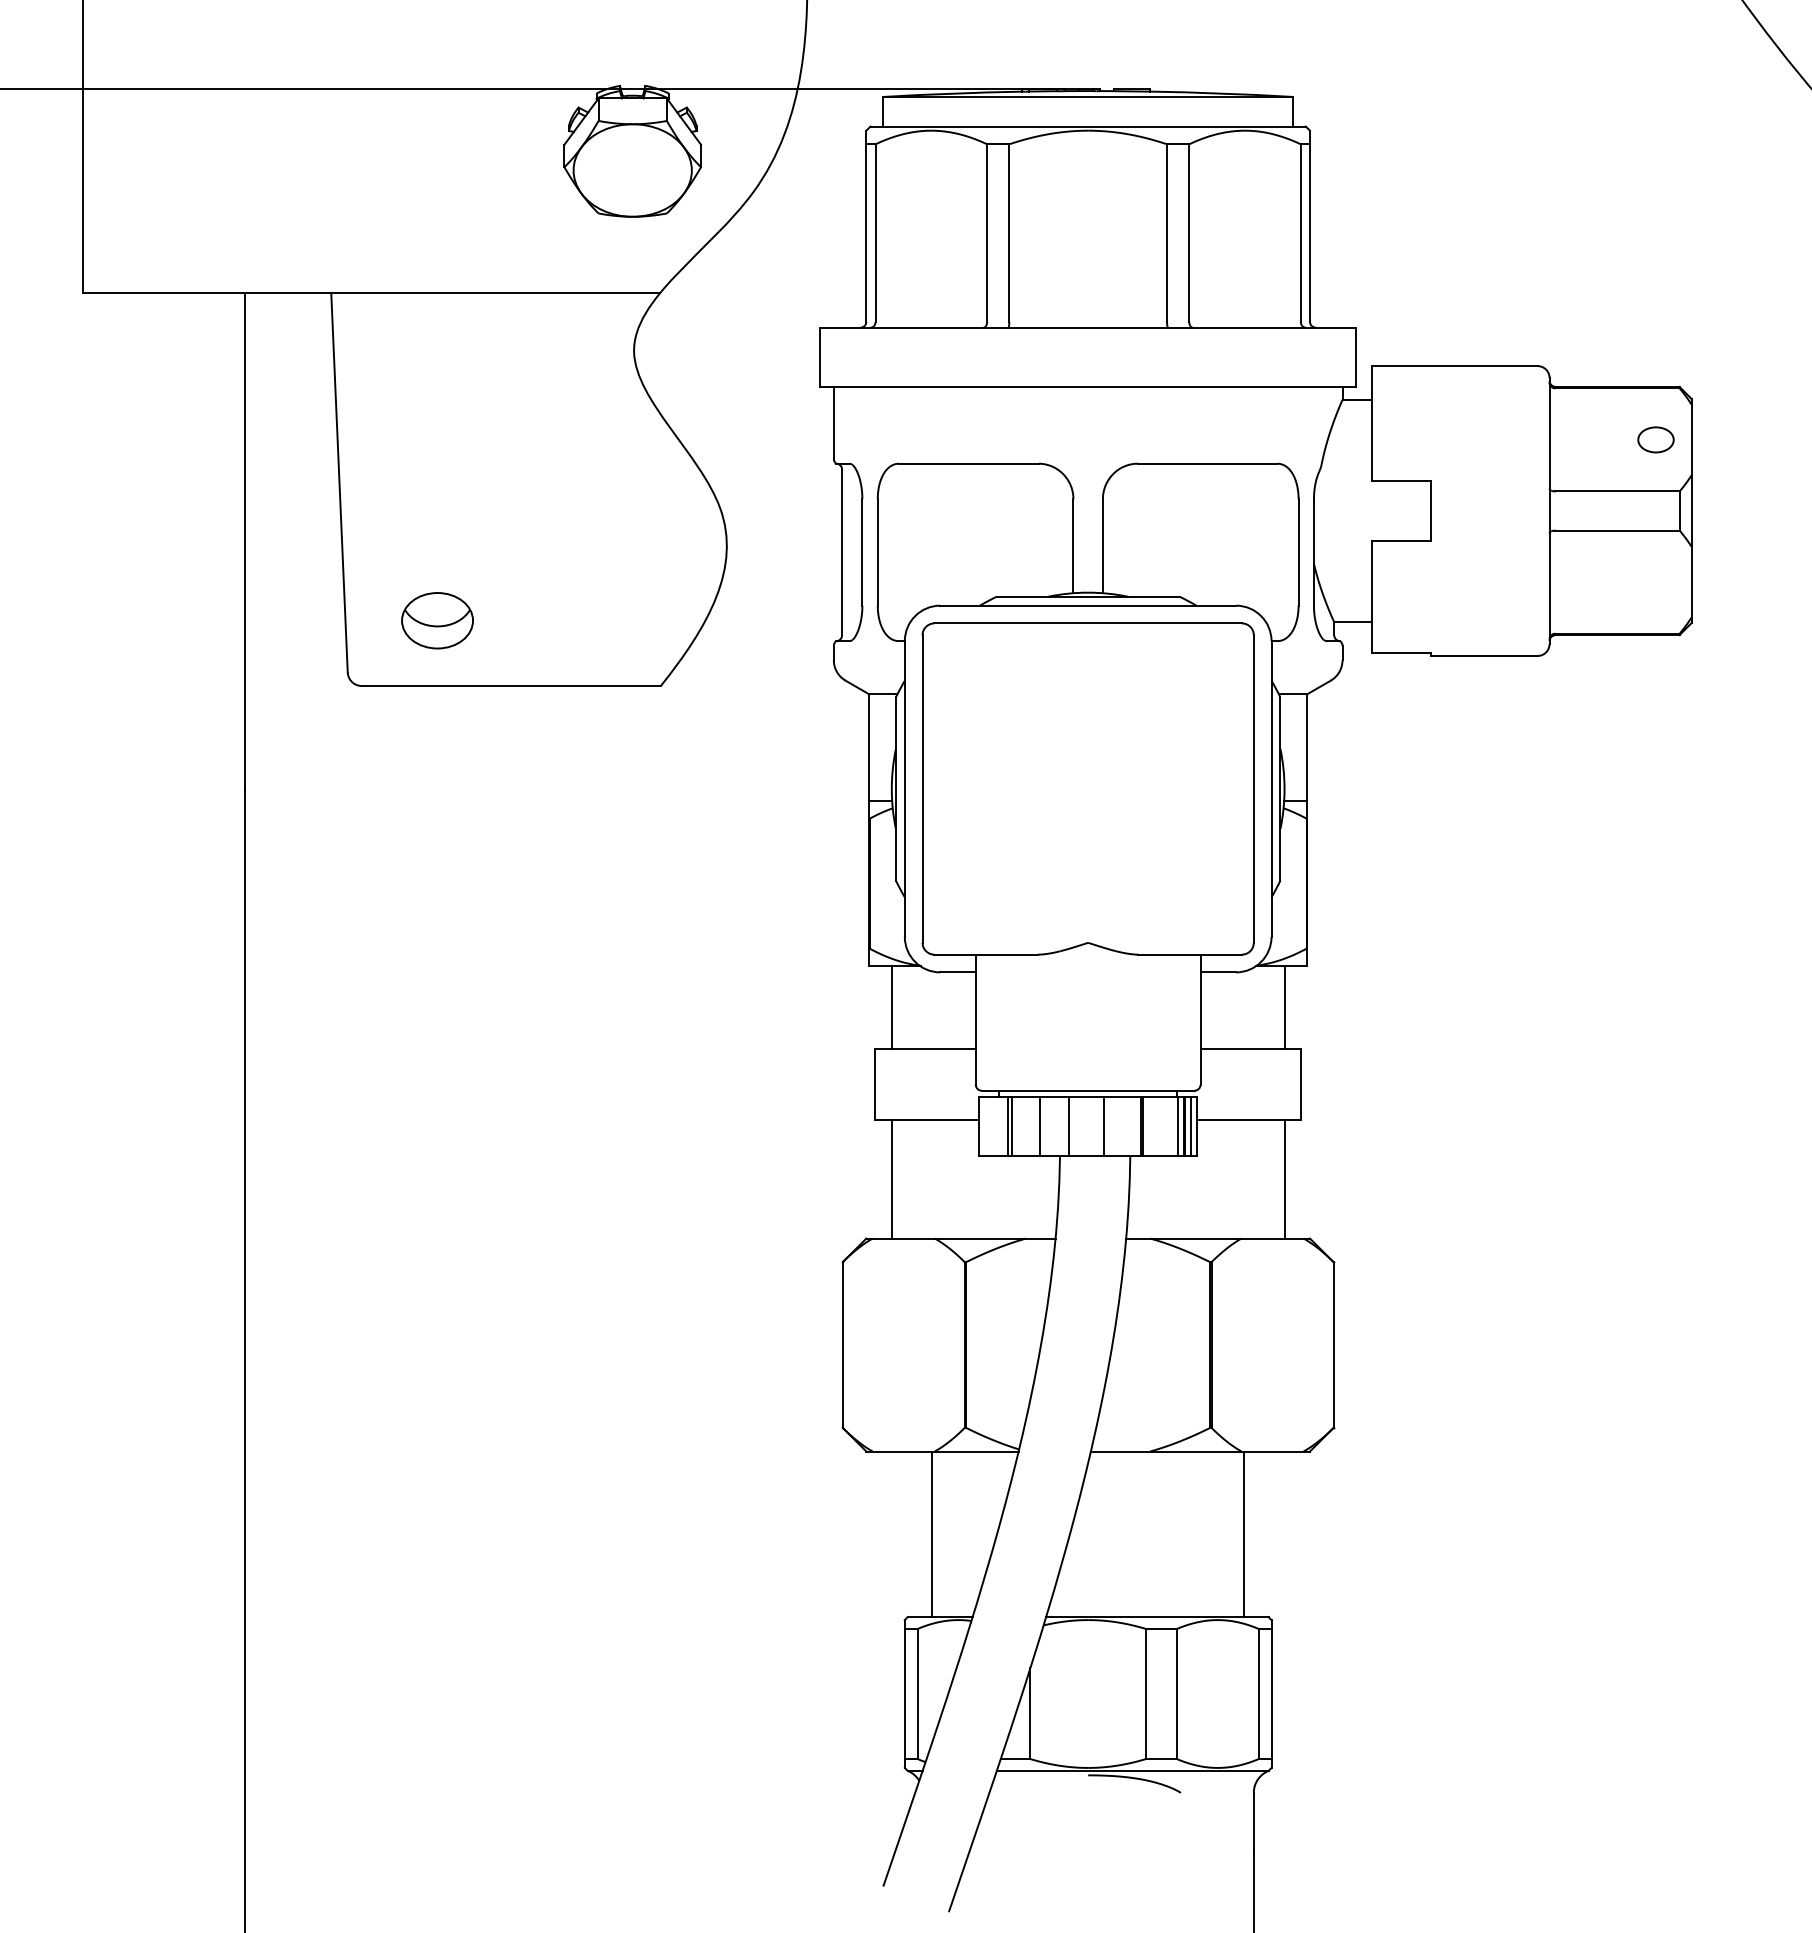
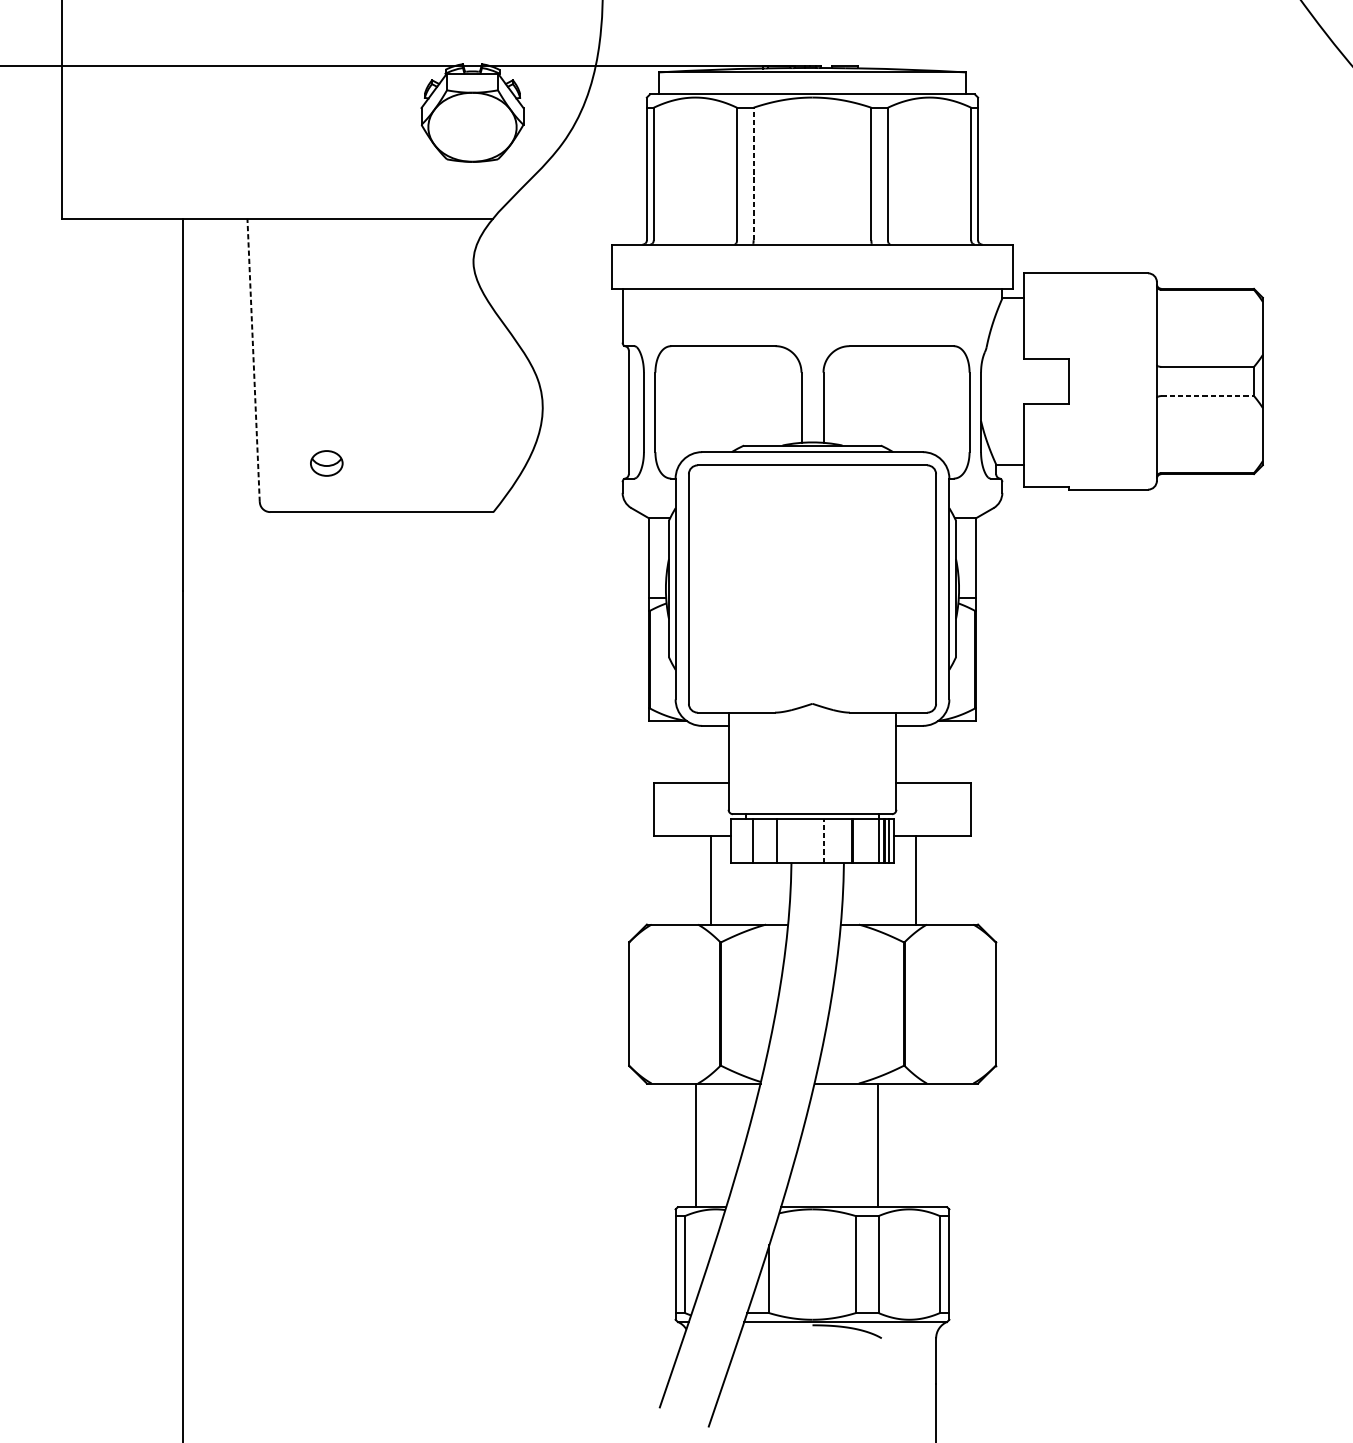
line: (1009, 233) -> (753, 174), solid -> dashed
part: (1655, 439) -> (1236, 328), removed
line: (339, 482) -> (253, 360), solid -> dashed
line: (1618, 530) -> (1208, 396), solid -> dashed
part: (437, 620) -> (326, 463), size x0.6
line: (891, 1007) -> (665, 752), removed
line: (1284, 1007) -> (959, 752), removed
line: (1011, 1125) -> (755, 840), removed
line: (1068, 1125) -> (797, 840), removed
line: (1103, 1126) -> (823, 840), solid -> dashed
line: (891, 1179) -> (711, 880), moved
line: (1284, 1179) -> (915, 880), moved
line: (1244, 1534) -> (877, 1145), moved

